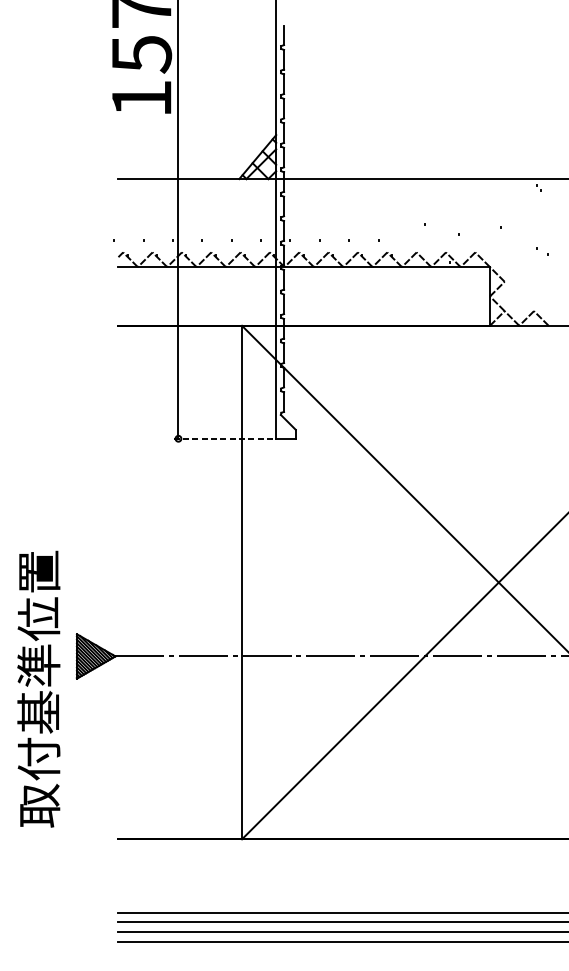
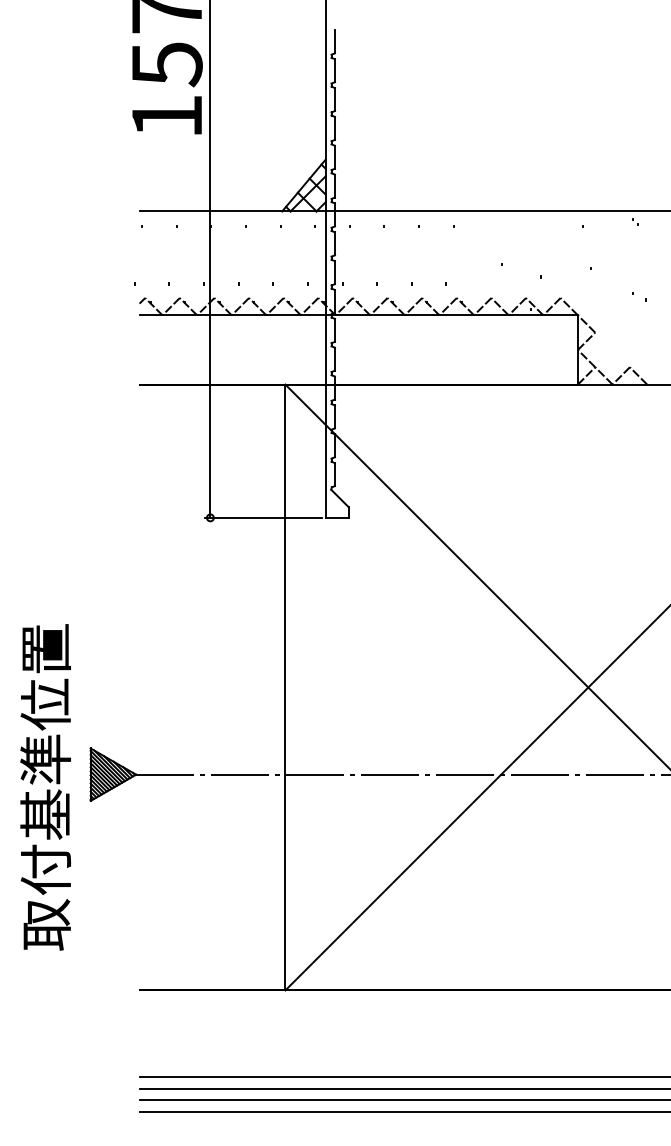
line: (223, 438) -> (263, 517), dashed -> solid
text: (38, 689) -> (45, 787), moved

